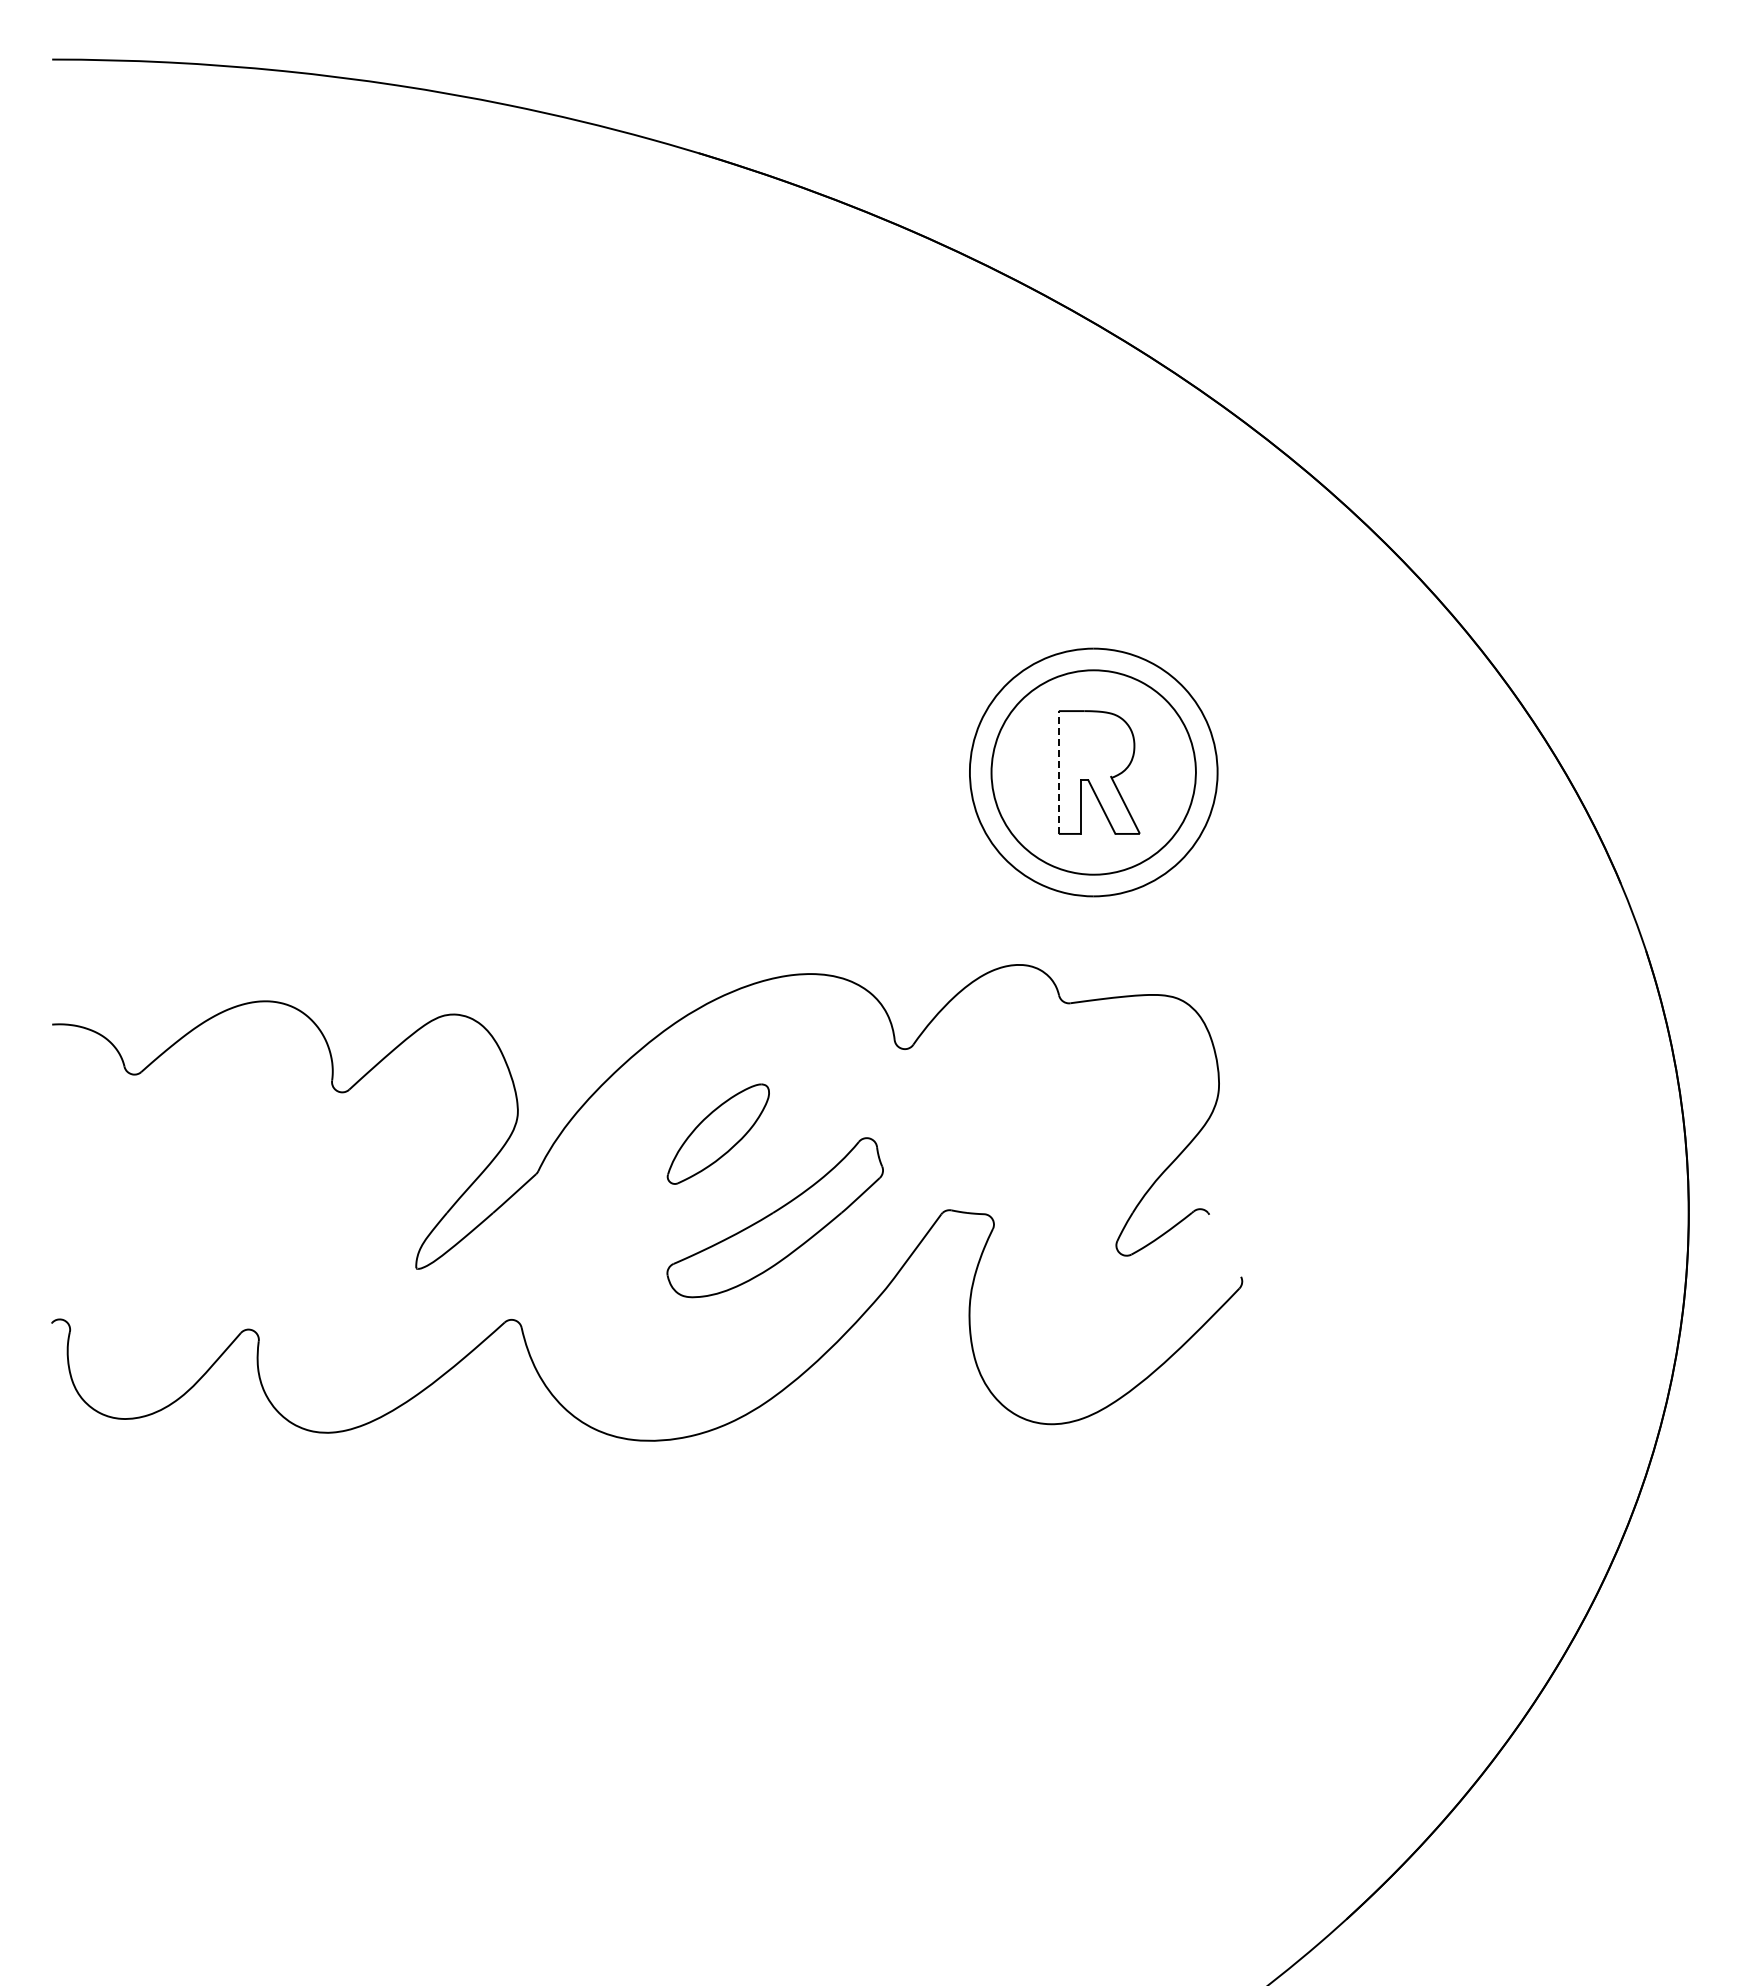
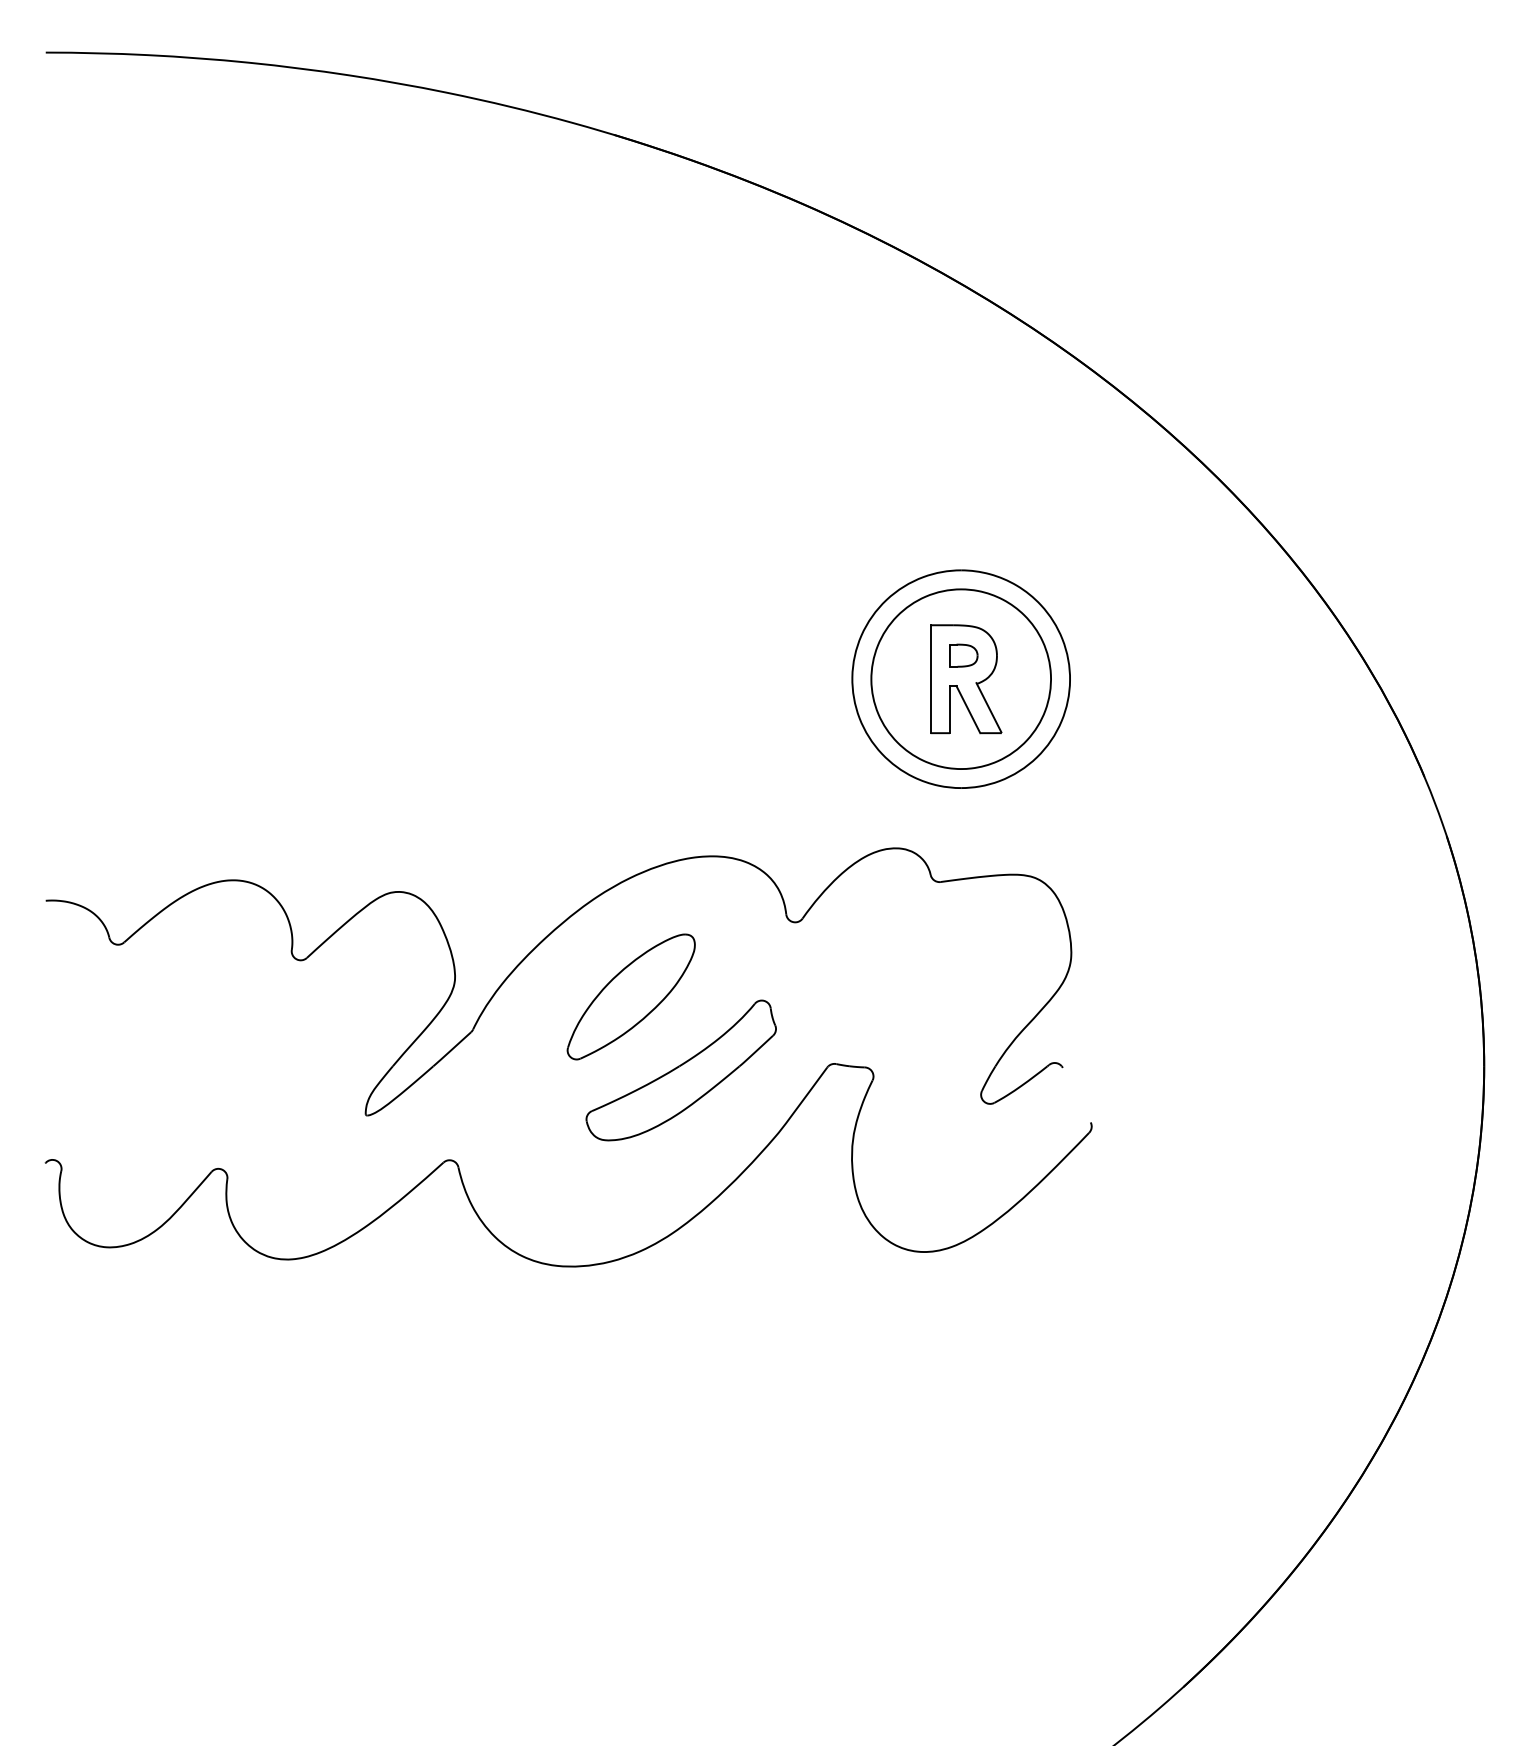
part: (1096, 745) -> (963, 655), added
line: (1058, 772) -> (930, 679), dashed -> solid
part: (718, 1134) -> (631, 997), size x1.43

